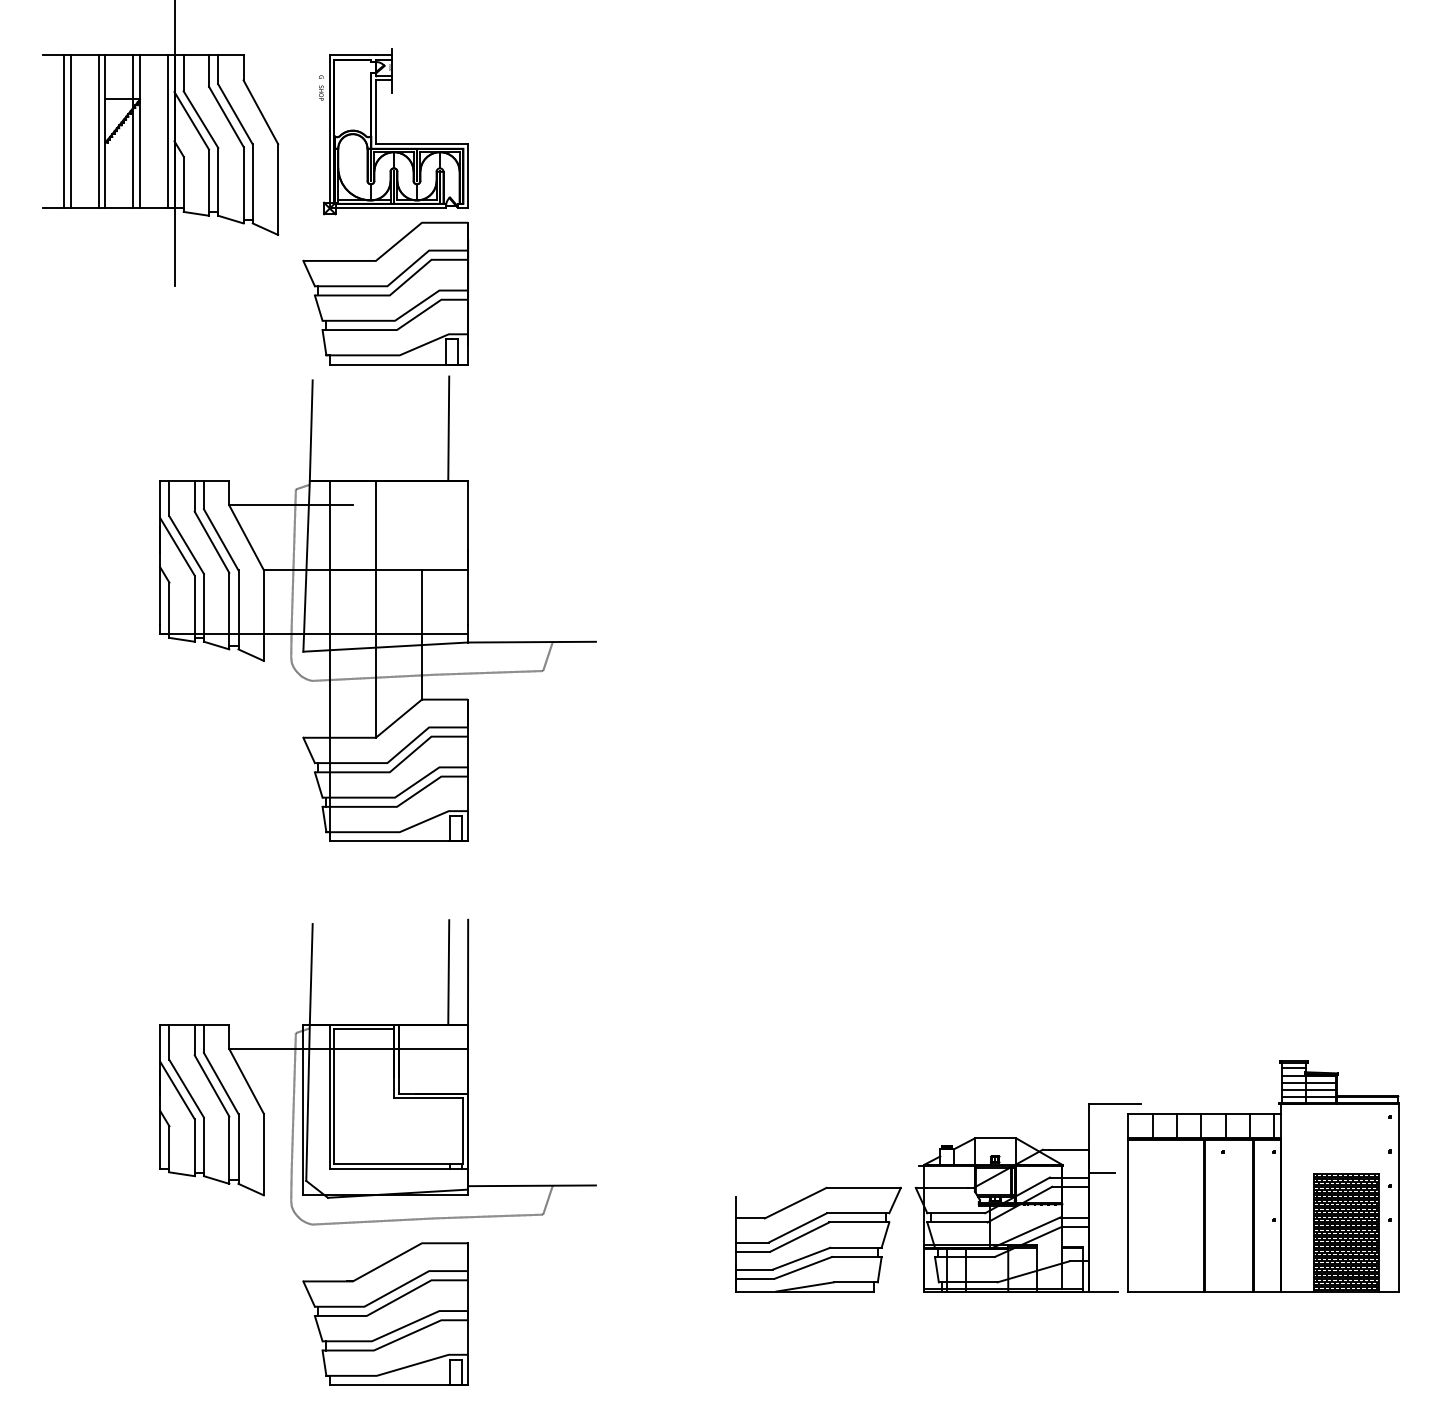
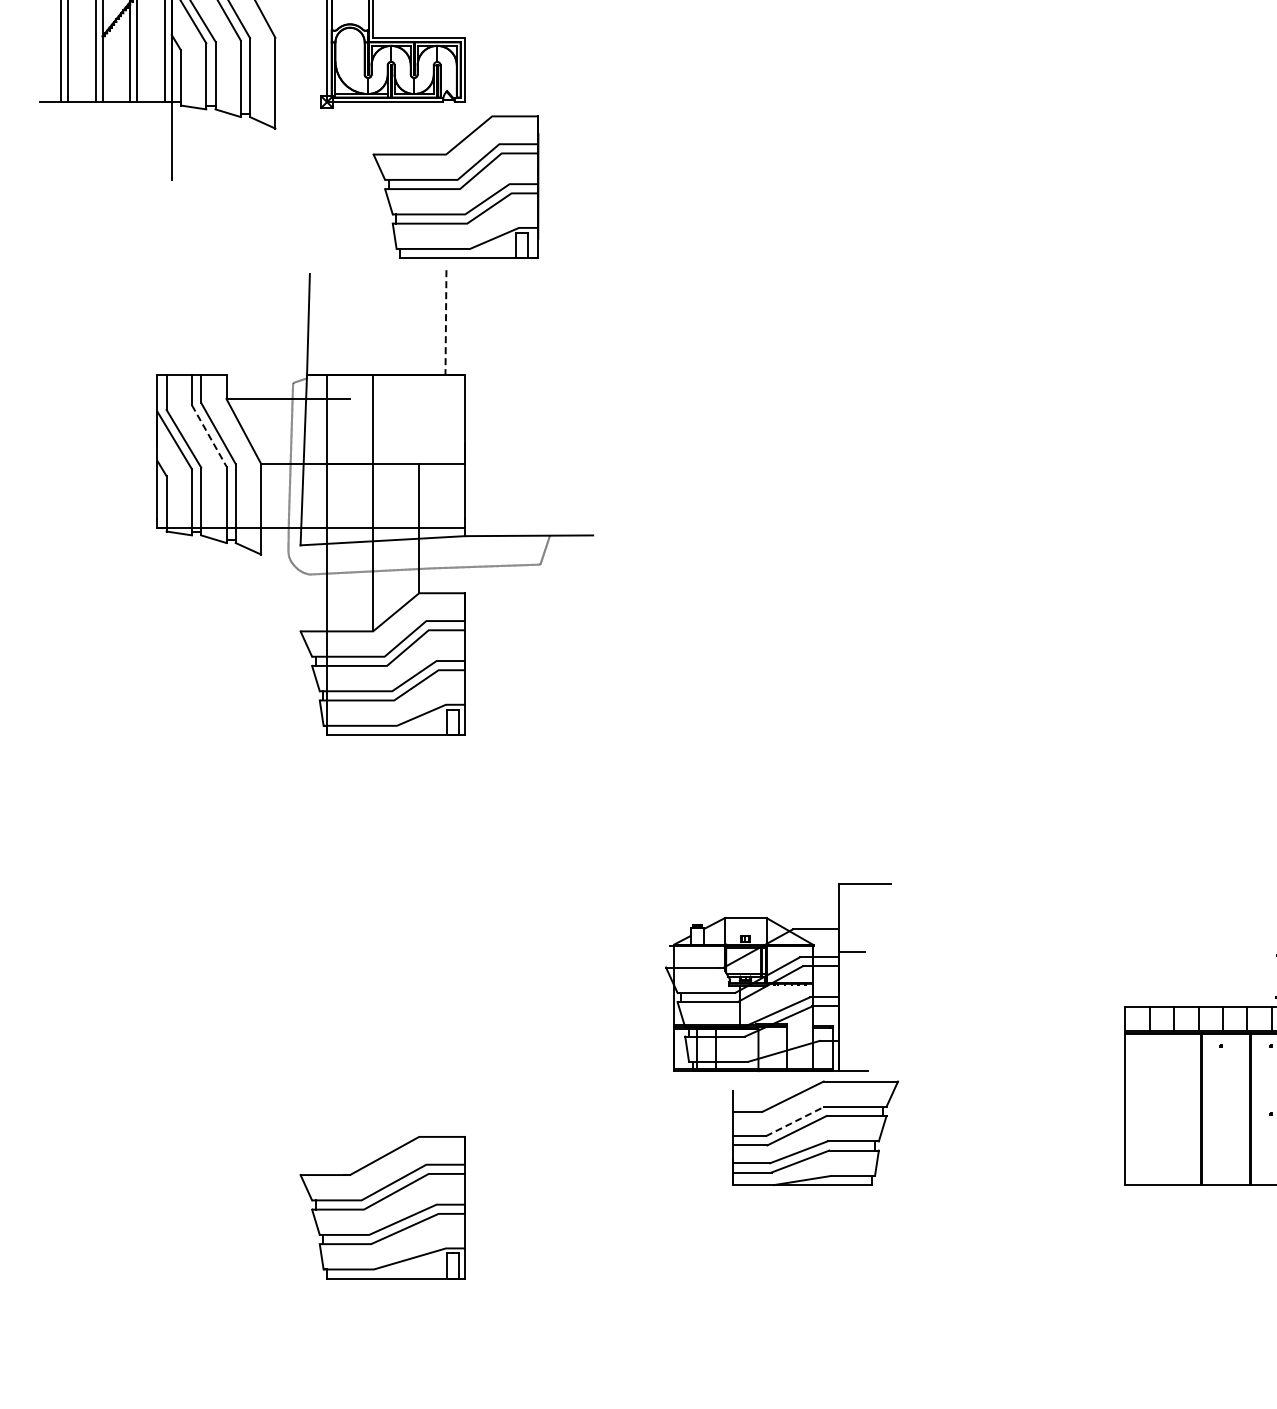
part: (385, 293) -> (455, 187), moved
line: (448, 429) -> (445, 323), solid -> dashed
line: (212, 542) -> (209, 436), solid -> dashed
part: (377, 1071) -> (374, 965), removed
part: (1027, 1197) -> (777, 977), moved
line: (797, 1227) -> (794, 1121), solid -> dashed

